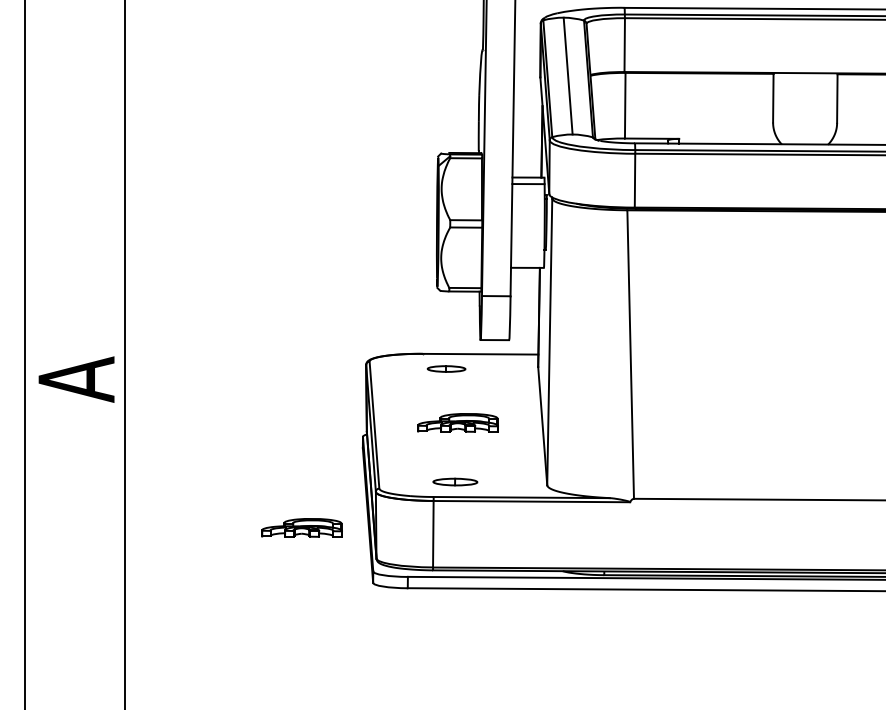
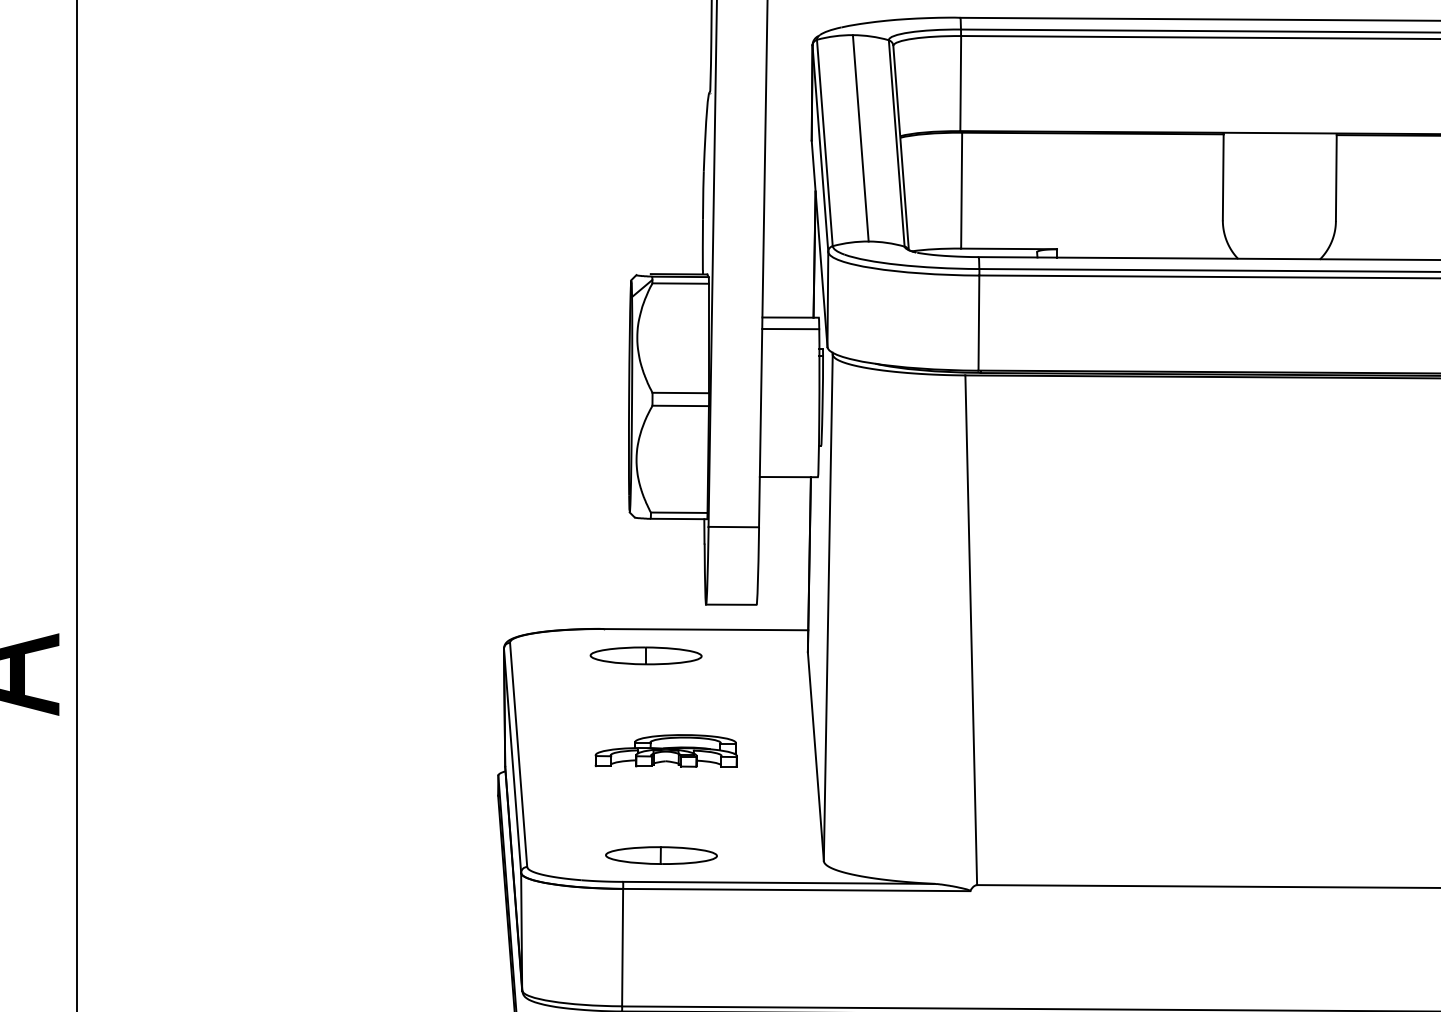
part: (446, 368) -> (645, 654), size x1.67
part: (455, 481) -> (661, 854), size x1.43
part: (301, 527) -> (389, 935), removed

